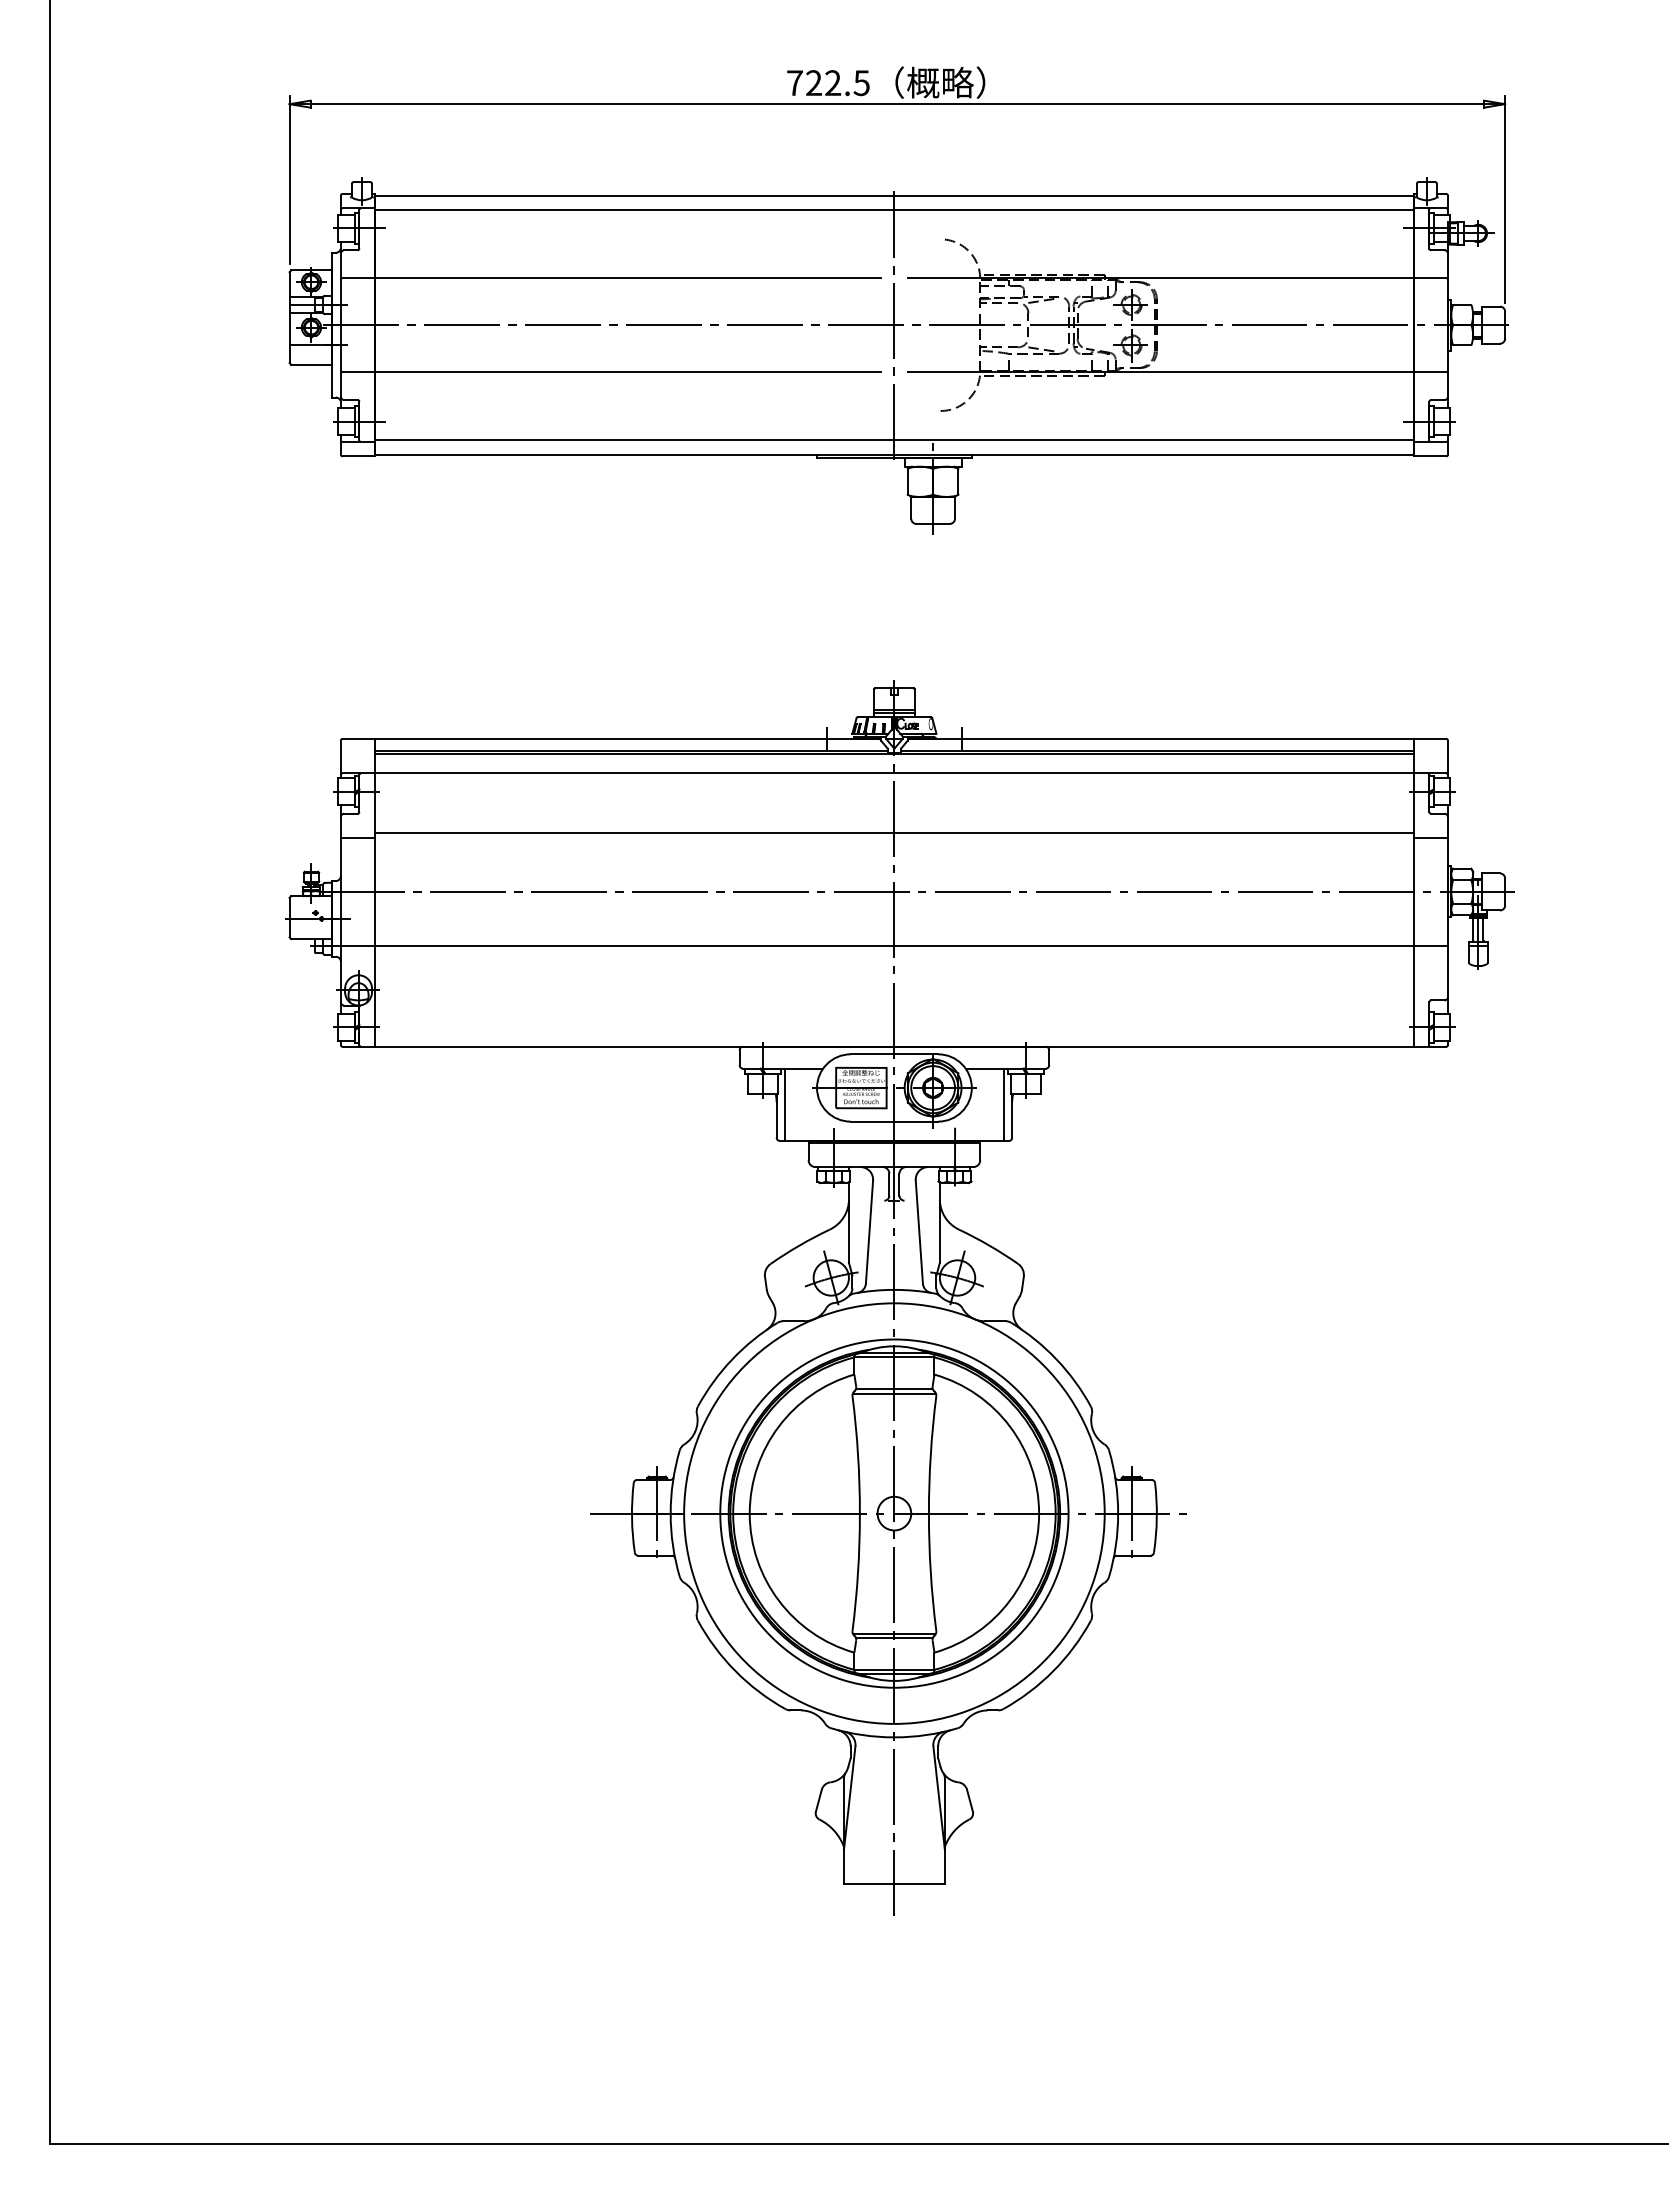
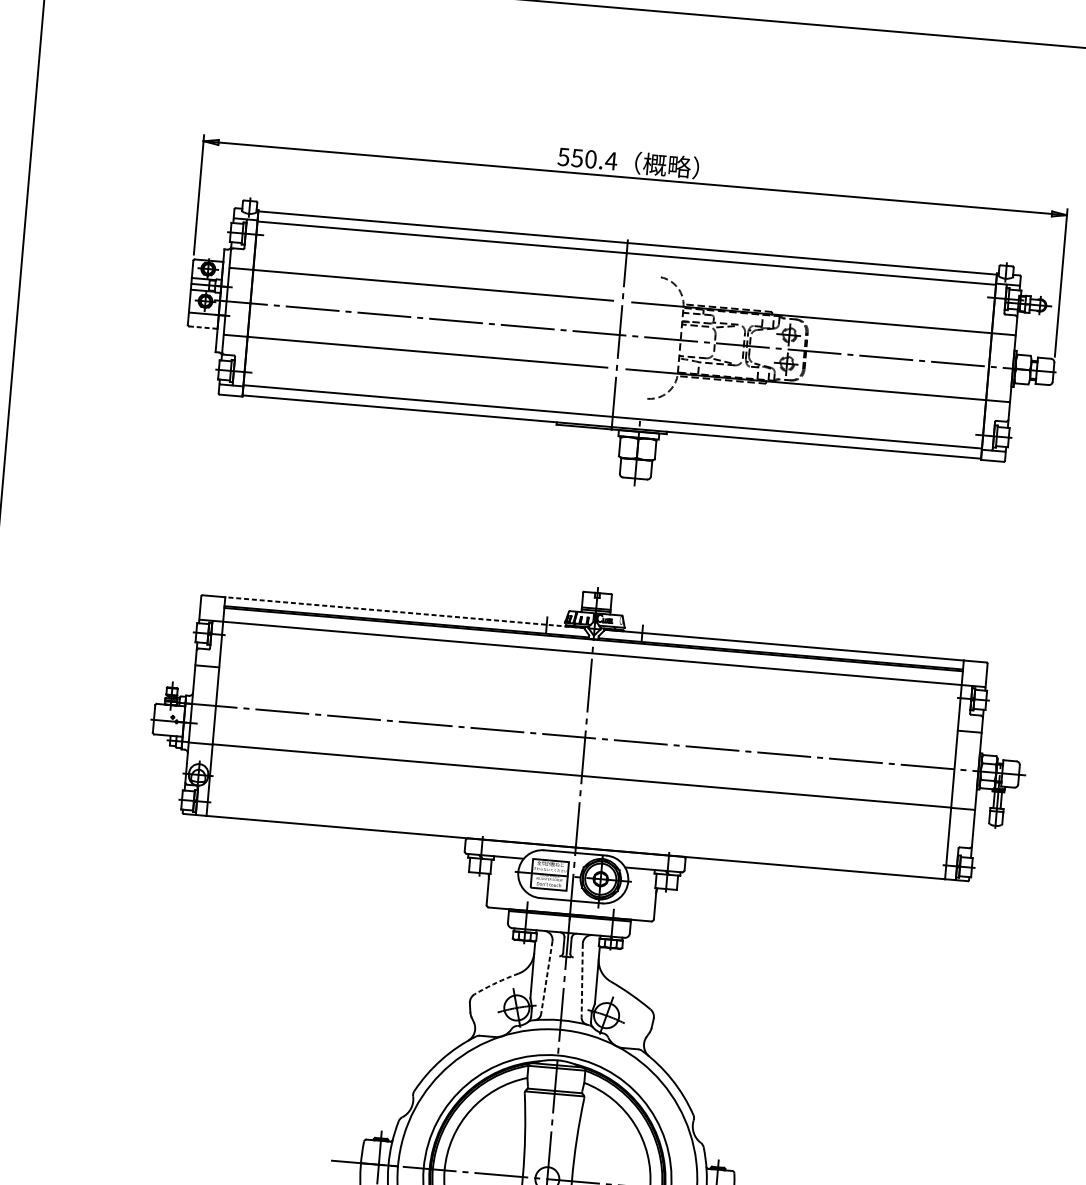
text: (828, 83) -> (587, 159), 722.5 -> 550.4
line: (311, 364) -> (203, 327), solid -> dashed
line: (627, 738) -> (404, 612), solid -> dashed
line: (894, 832) -> (588, 695), removed
line: (784, 1104) -> (494, 881), removed
line: (1004, 1104) -> (650, 895), removed
line: (869, 1232) -> (546, 977), solid -> dashed
line: (919, 1232) -> (582, 981), solid -> dashed
arc: (799, 1245) -> (496, 982), solid -> dashed

